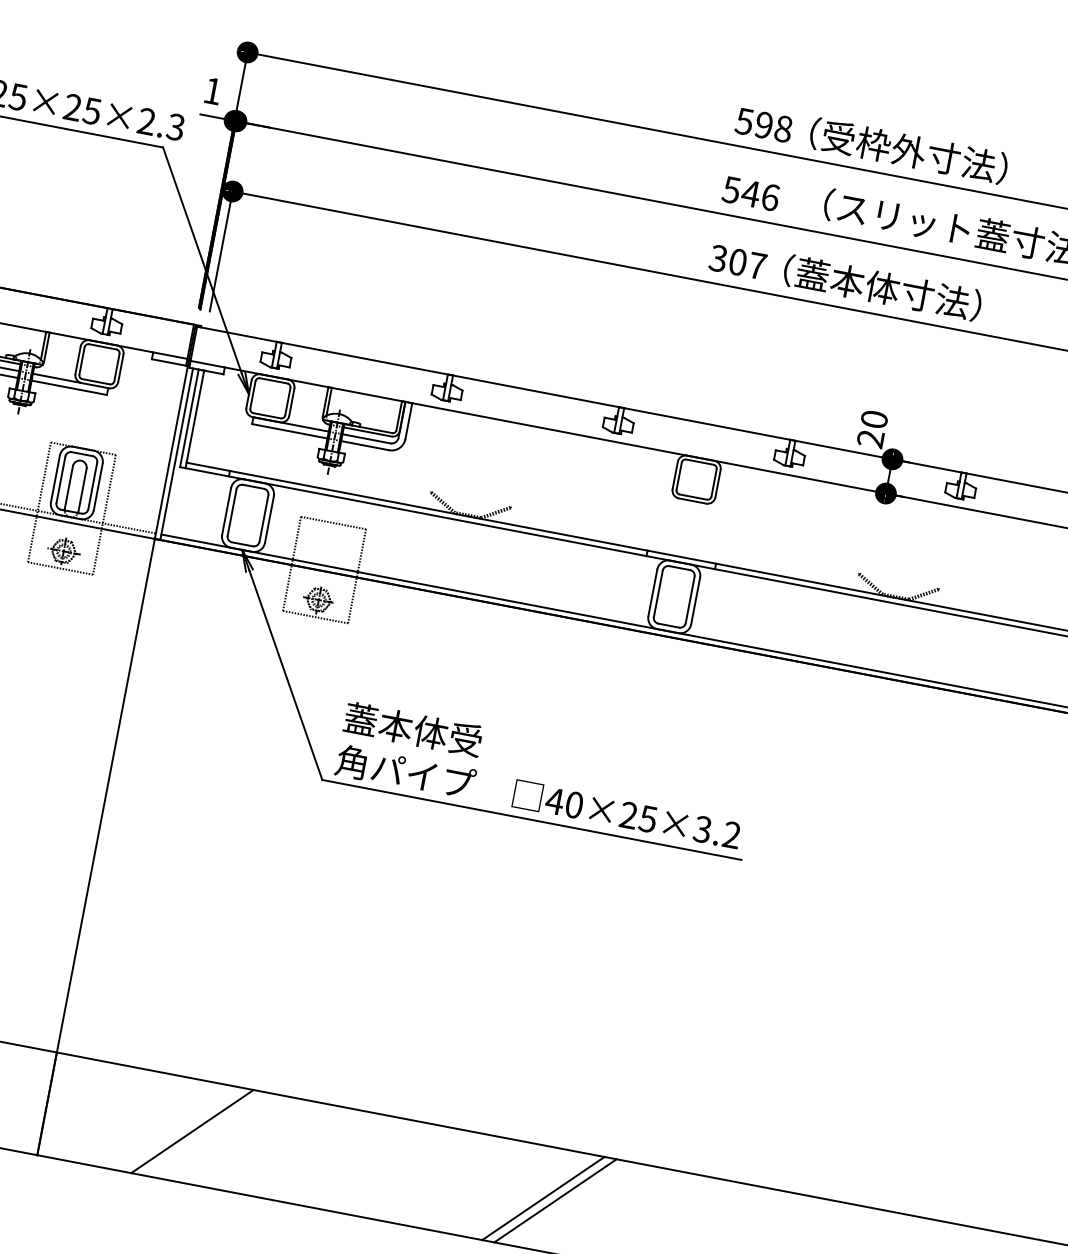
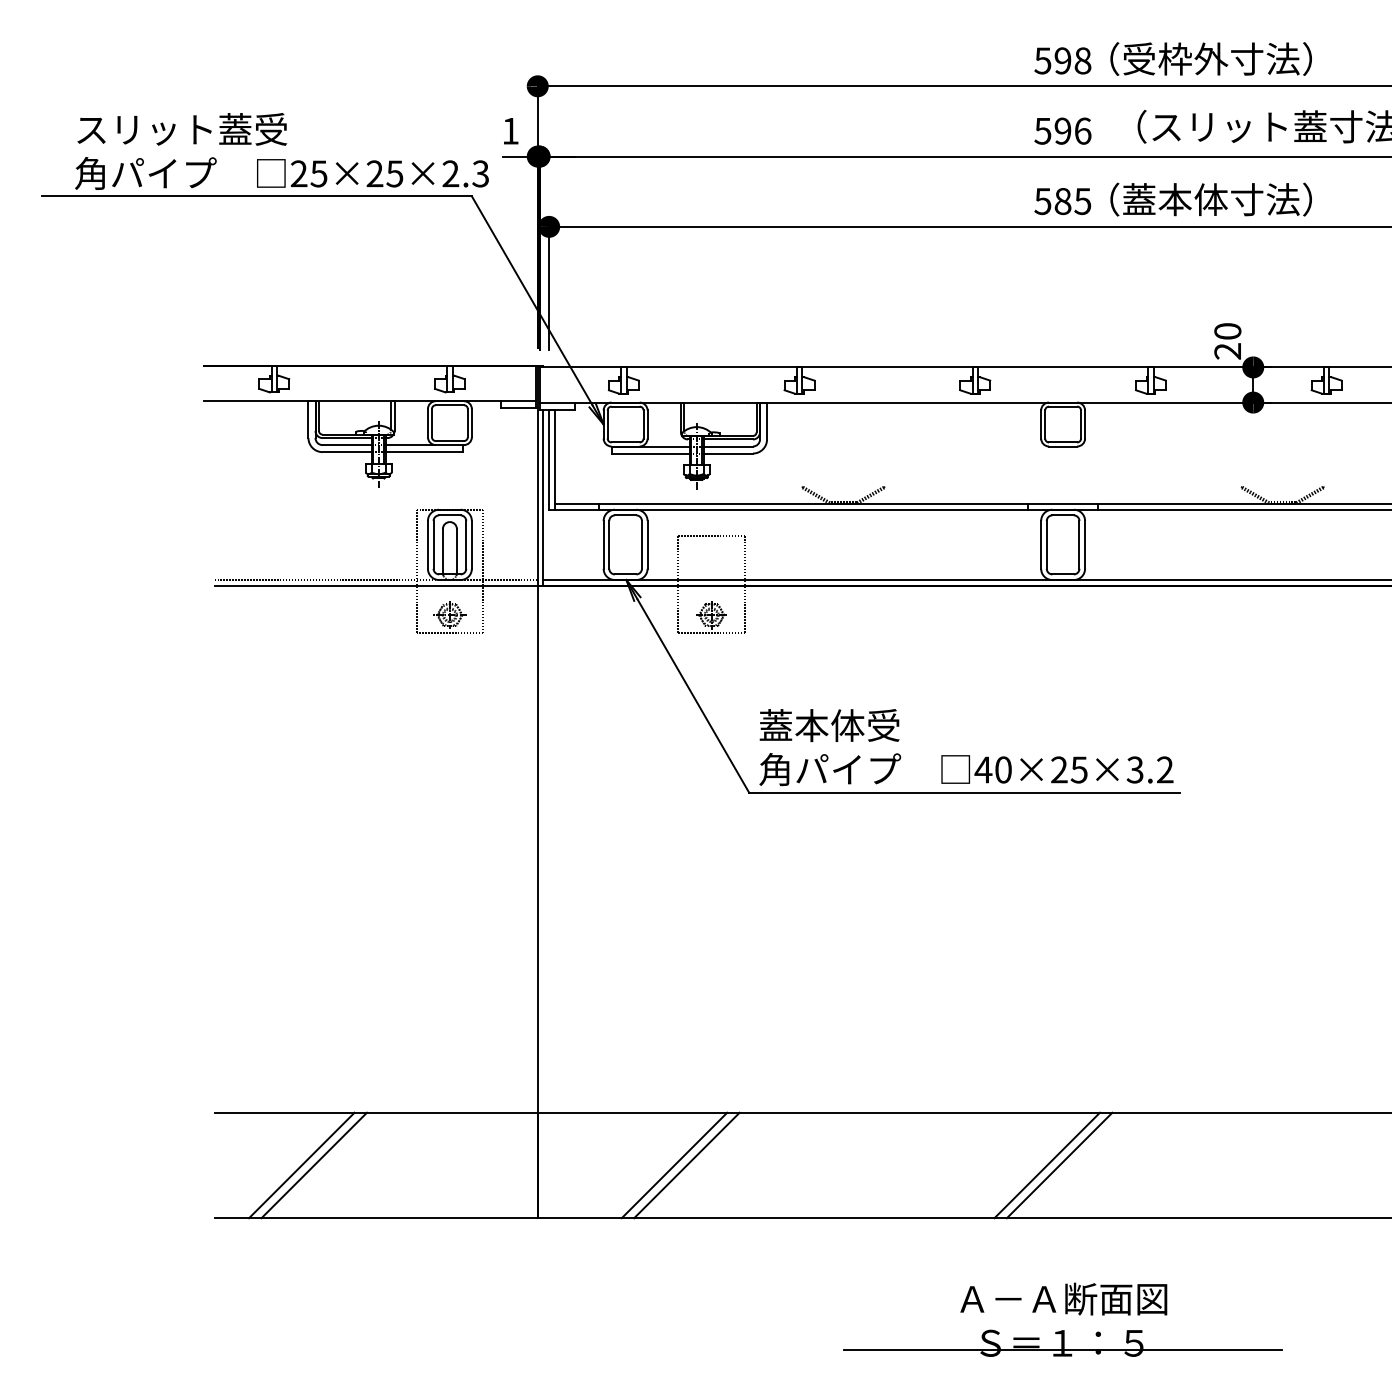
text: (750, 193) -> (1062, 130), 546 -> 596
text: (738, 262) -> (1063, 201), 307 -> 585
line: (180, 1129) -> (674, 1165), added

